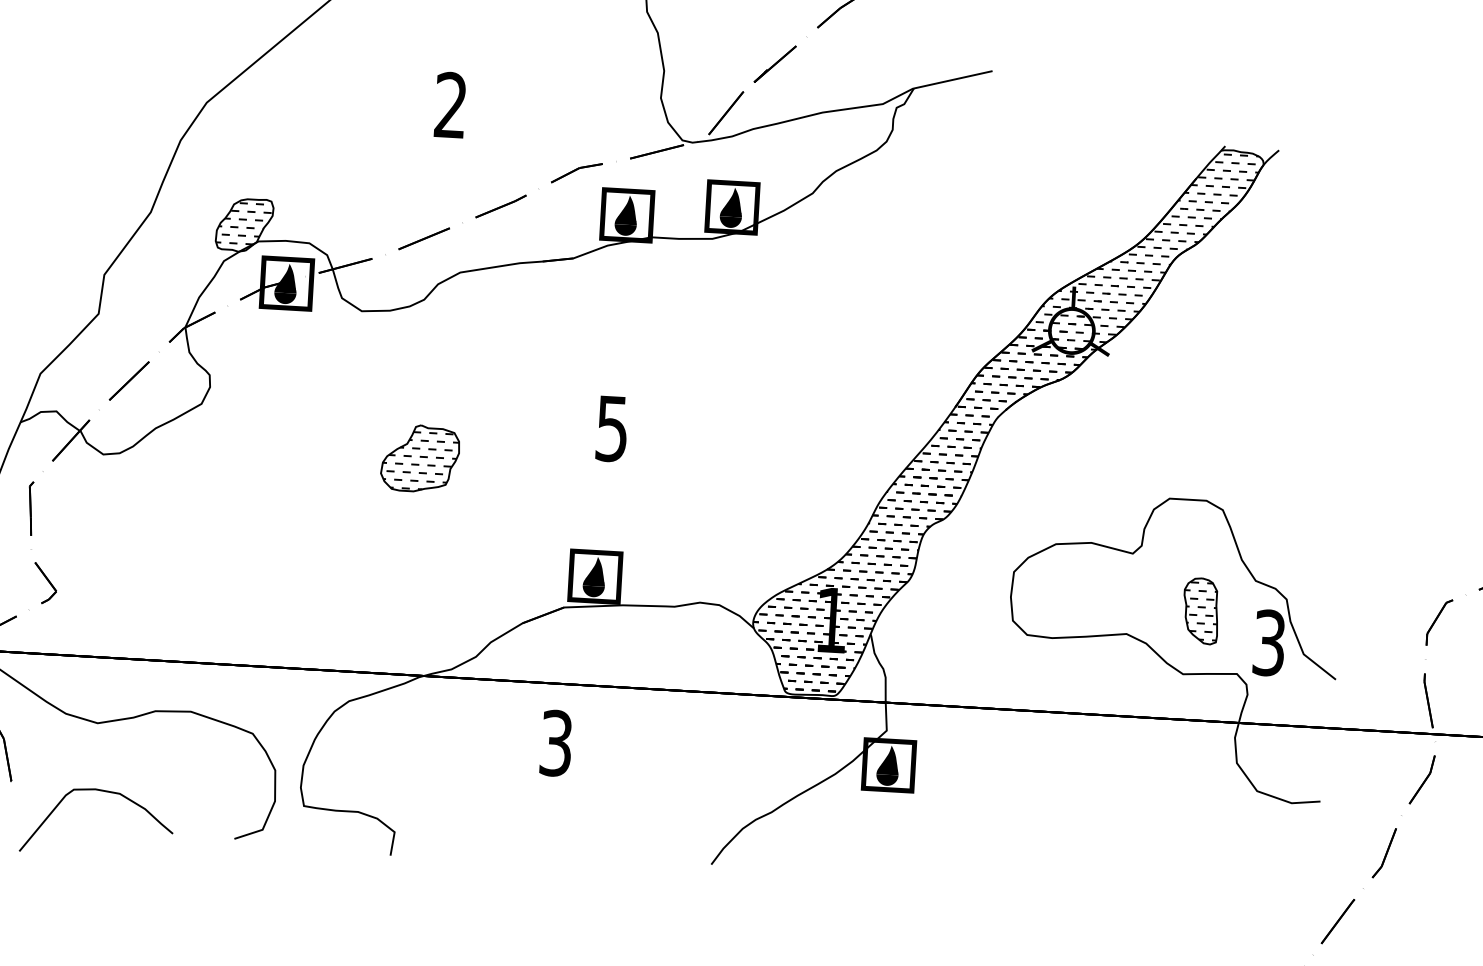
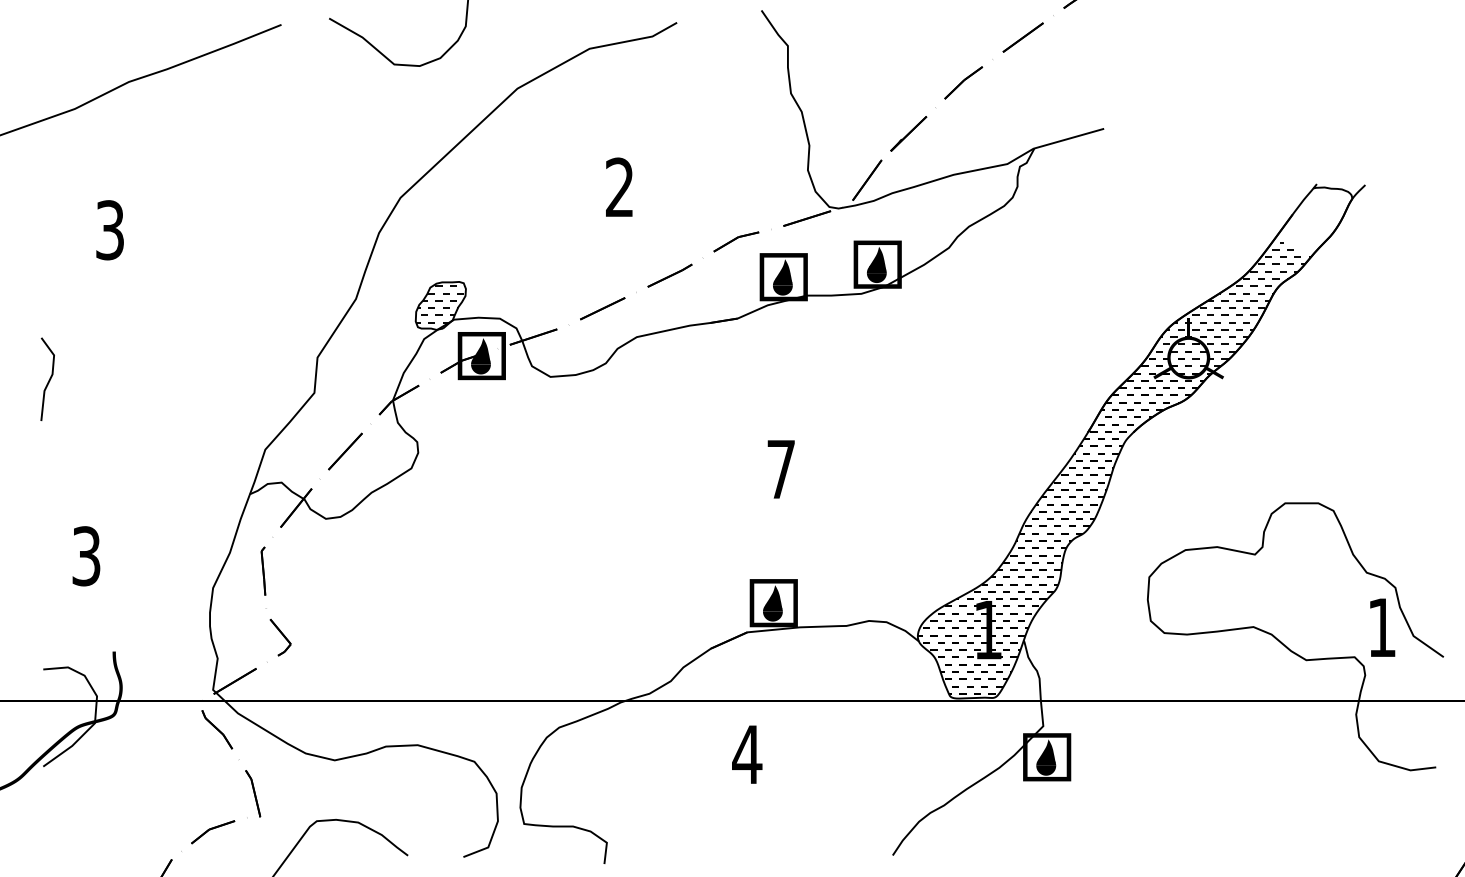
hatch: (1218, 186) -> (1312, 220), removed
text: (611, 428) -> (780, 469), 5 -> 7
part: (420, 457) -> (610, 505), removed
part: (1200, 610) -> (1318, 602), removed
text: (1268, 642) -> (1381, 627), 3 -> 1
text: (556, 743) -> (747, 754), 3 -> 4

